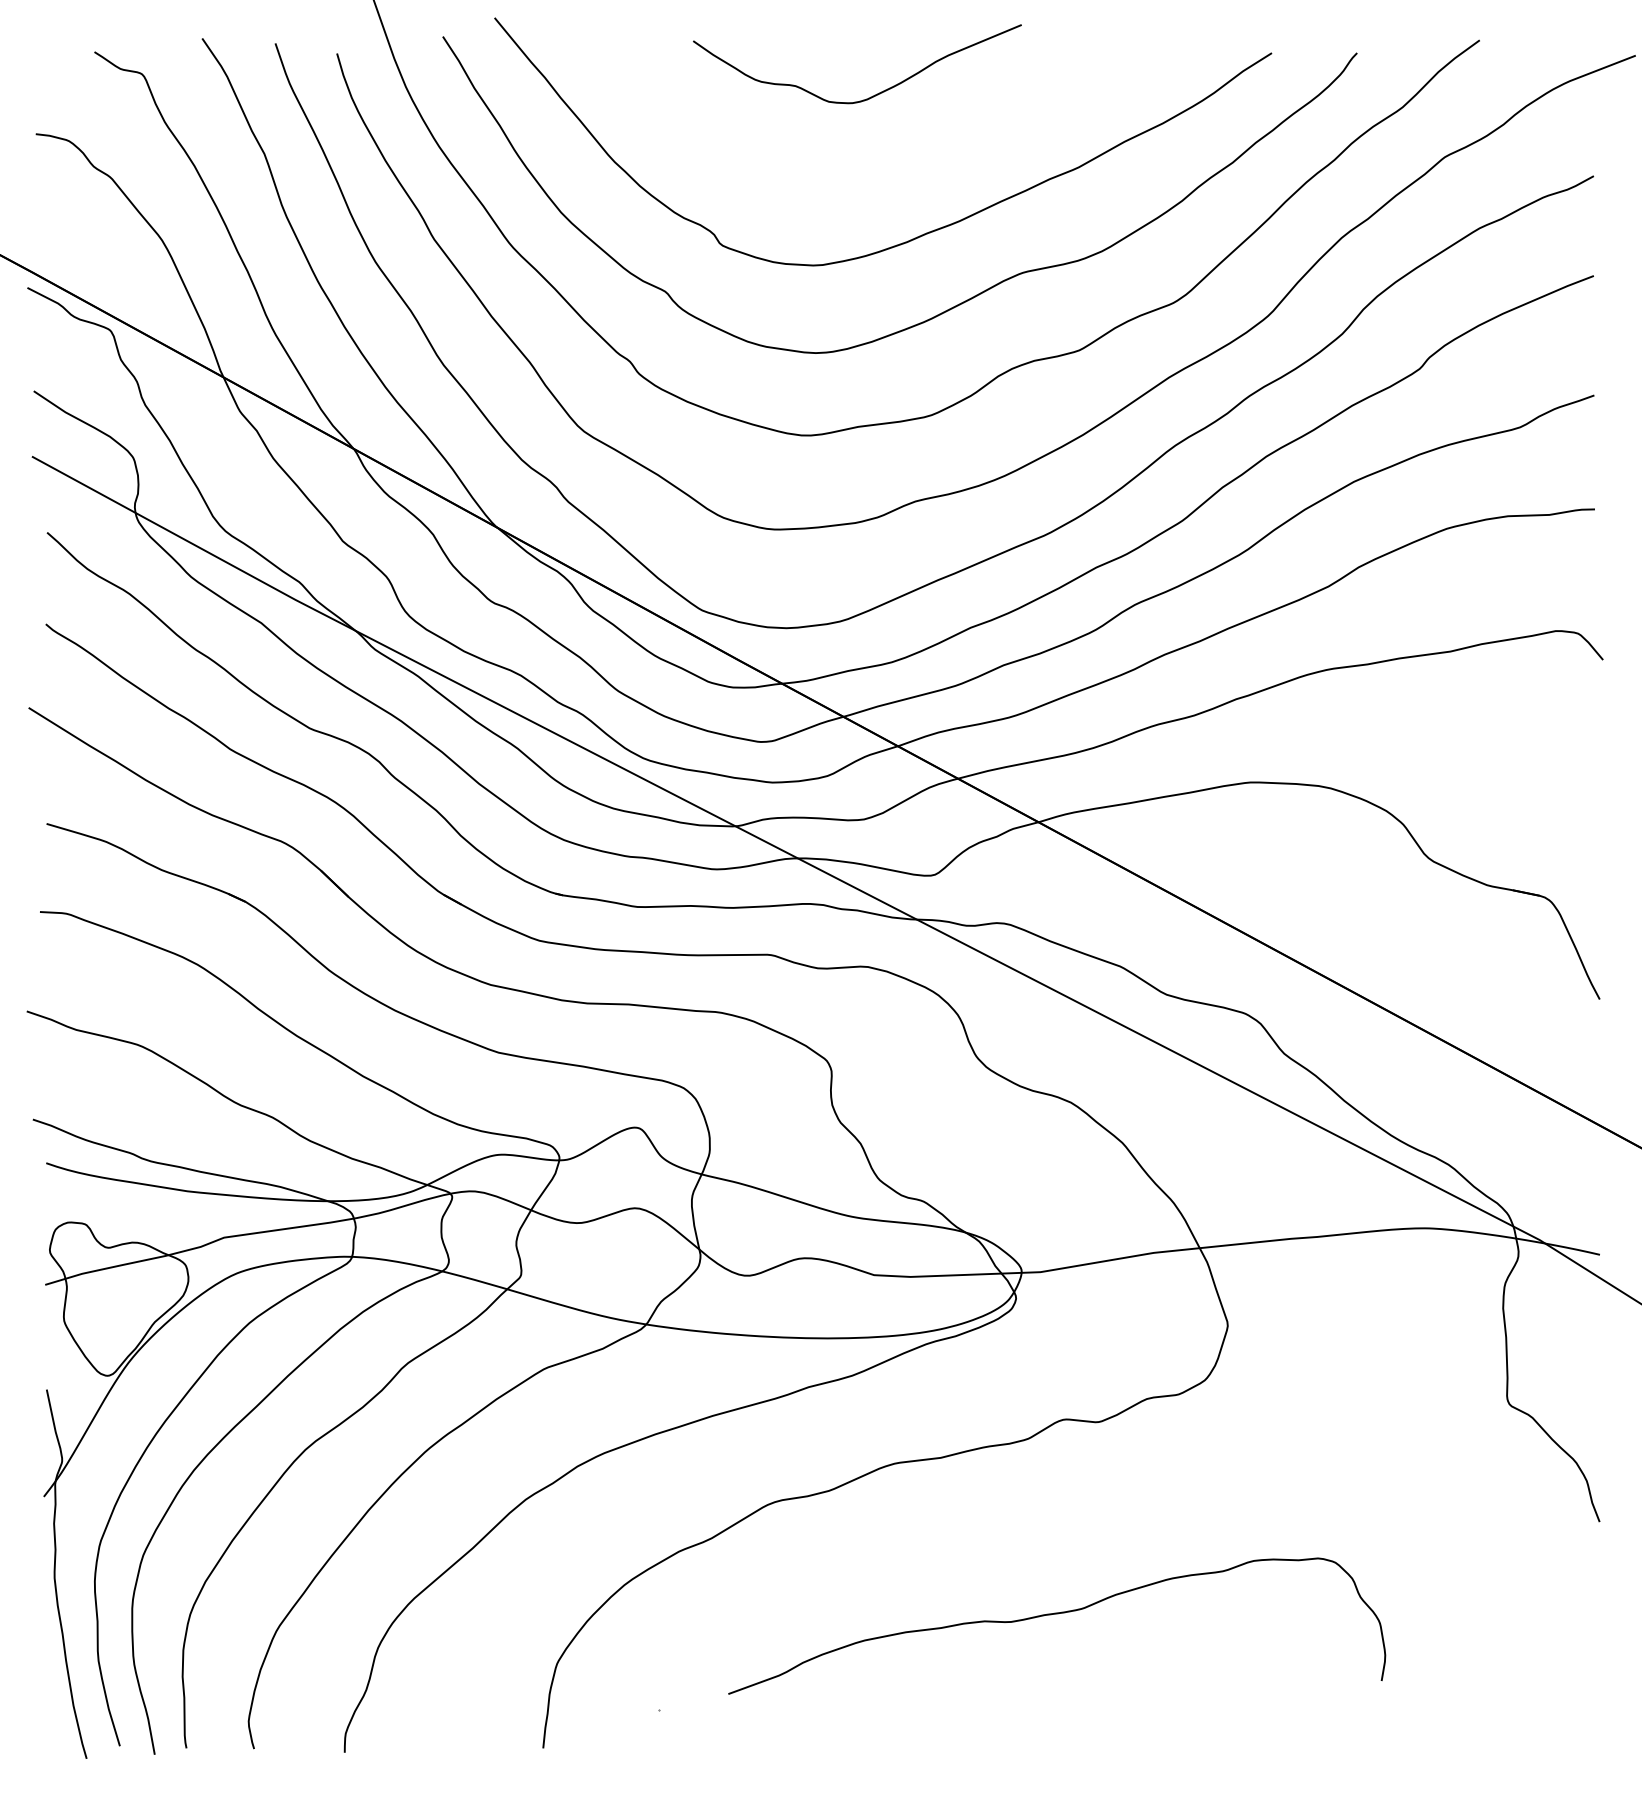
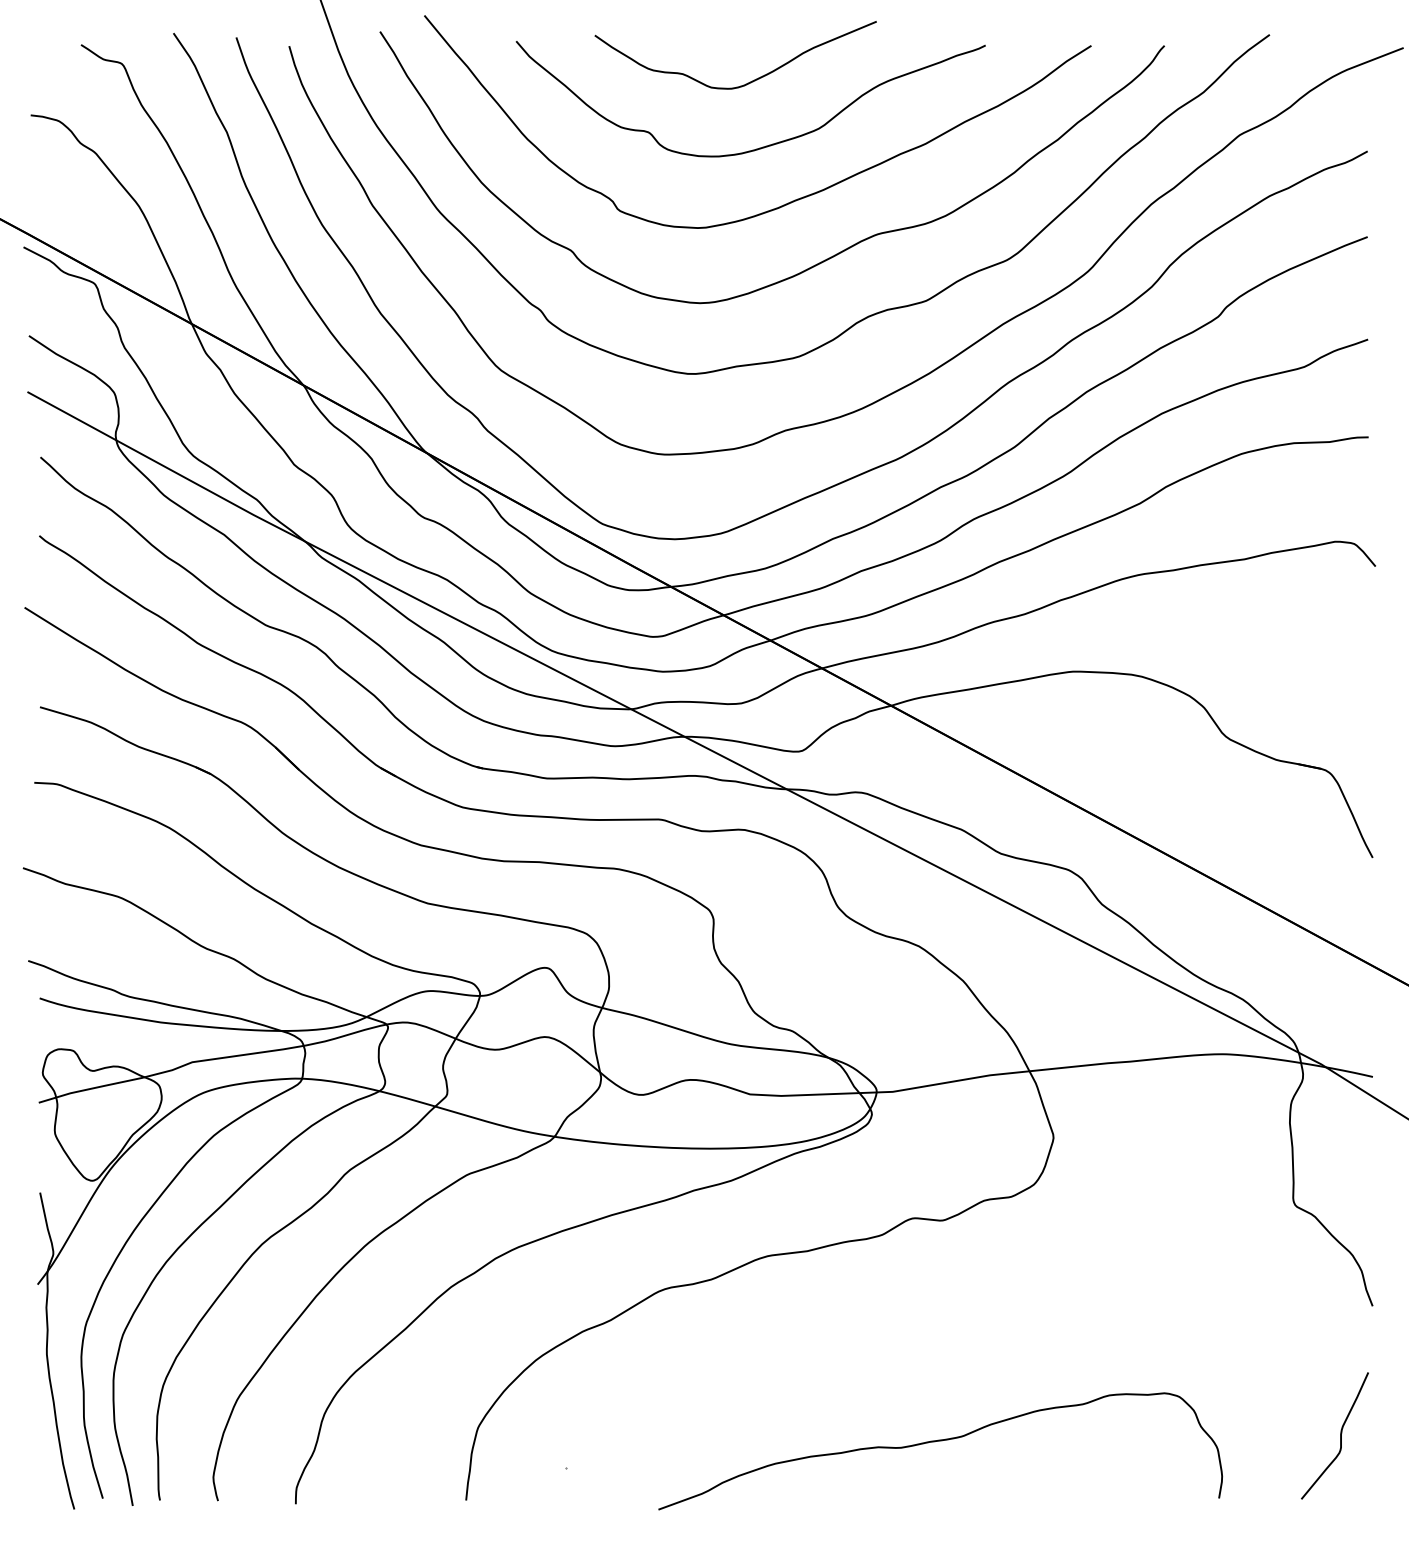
curve: (892, 169) -> (765, 145), added
curve: (1057, 1614) -> (940, 1441), moved
curve: (1562, 1673) -> (1340, 1436), added

